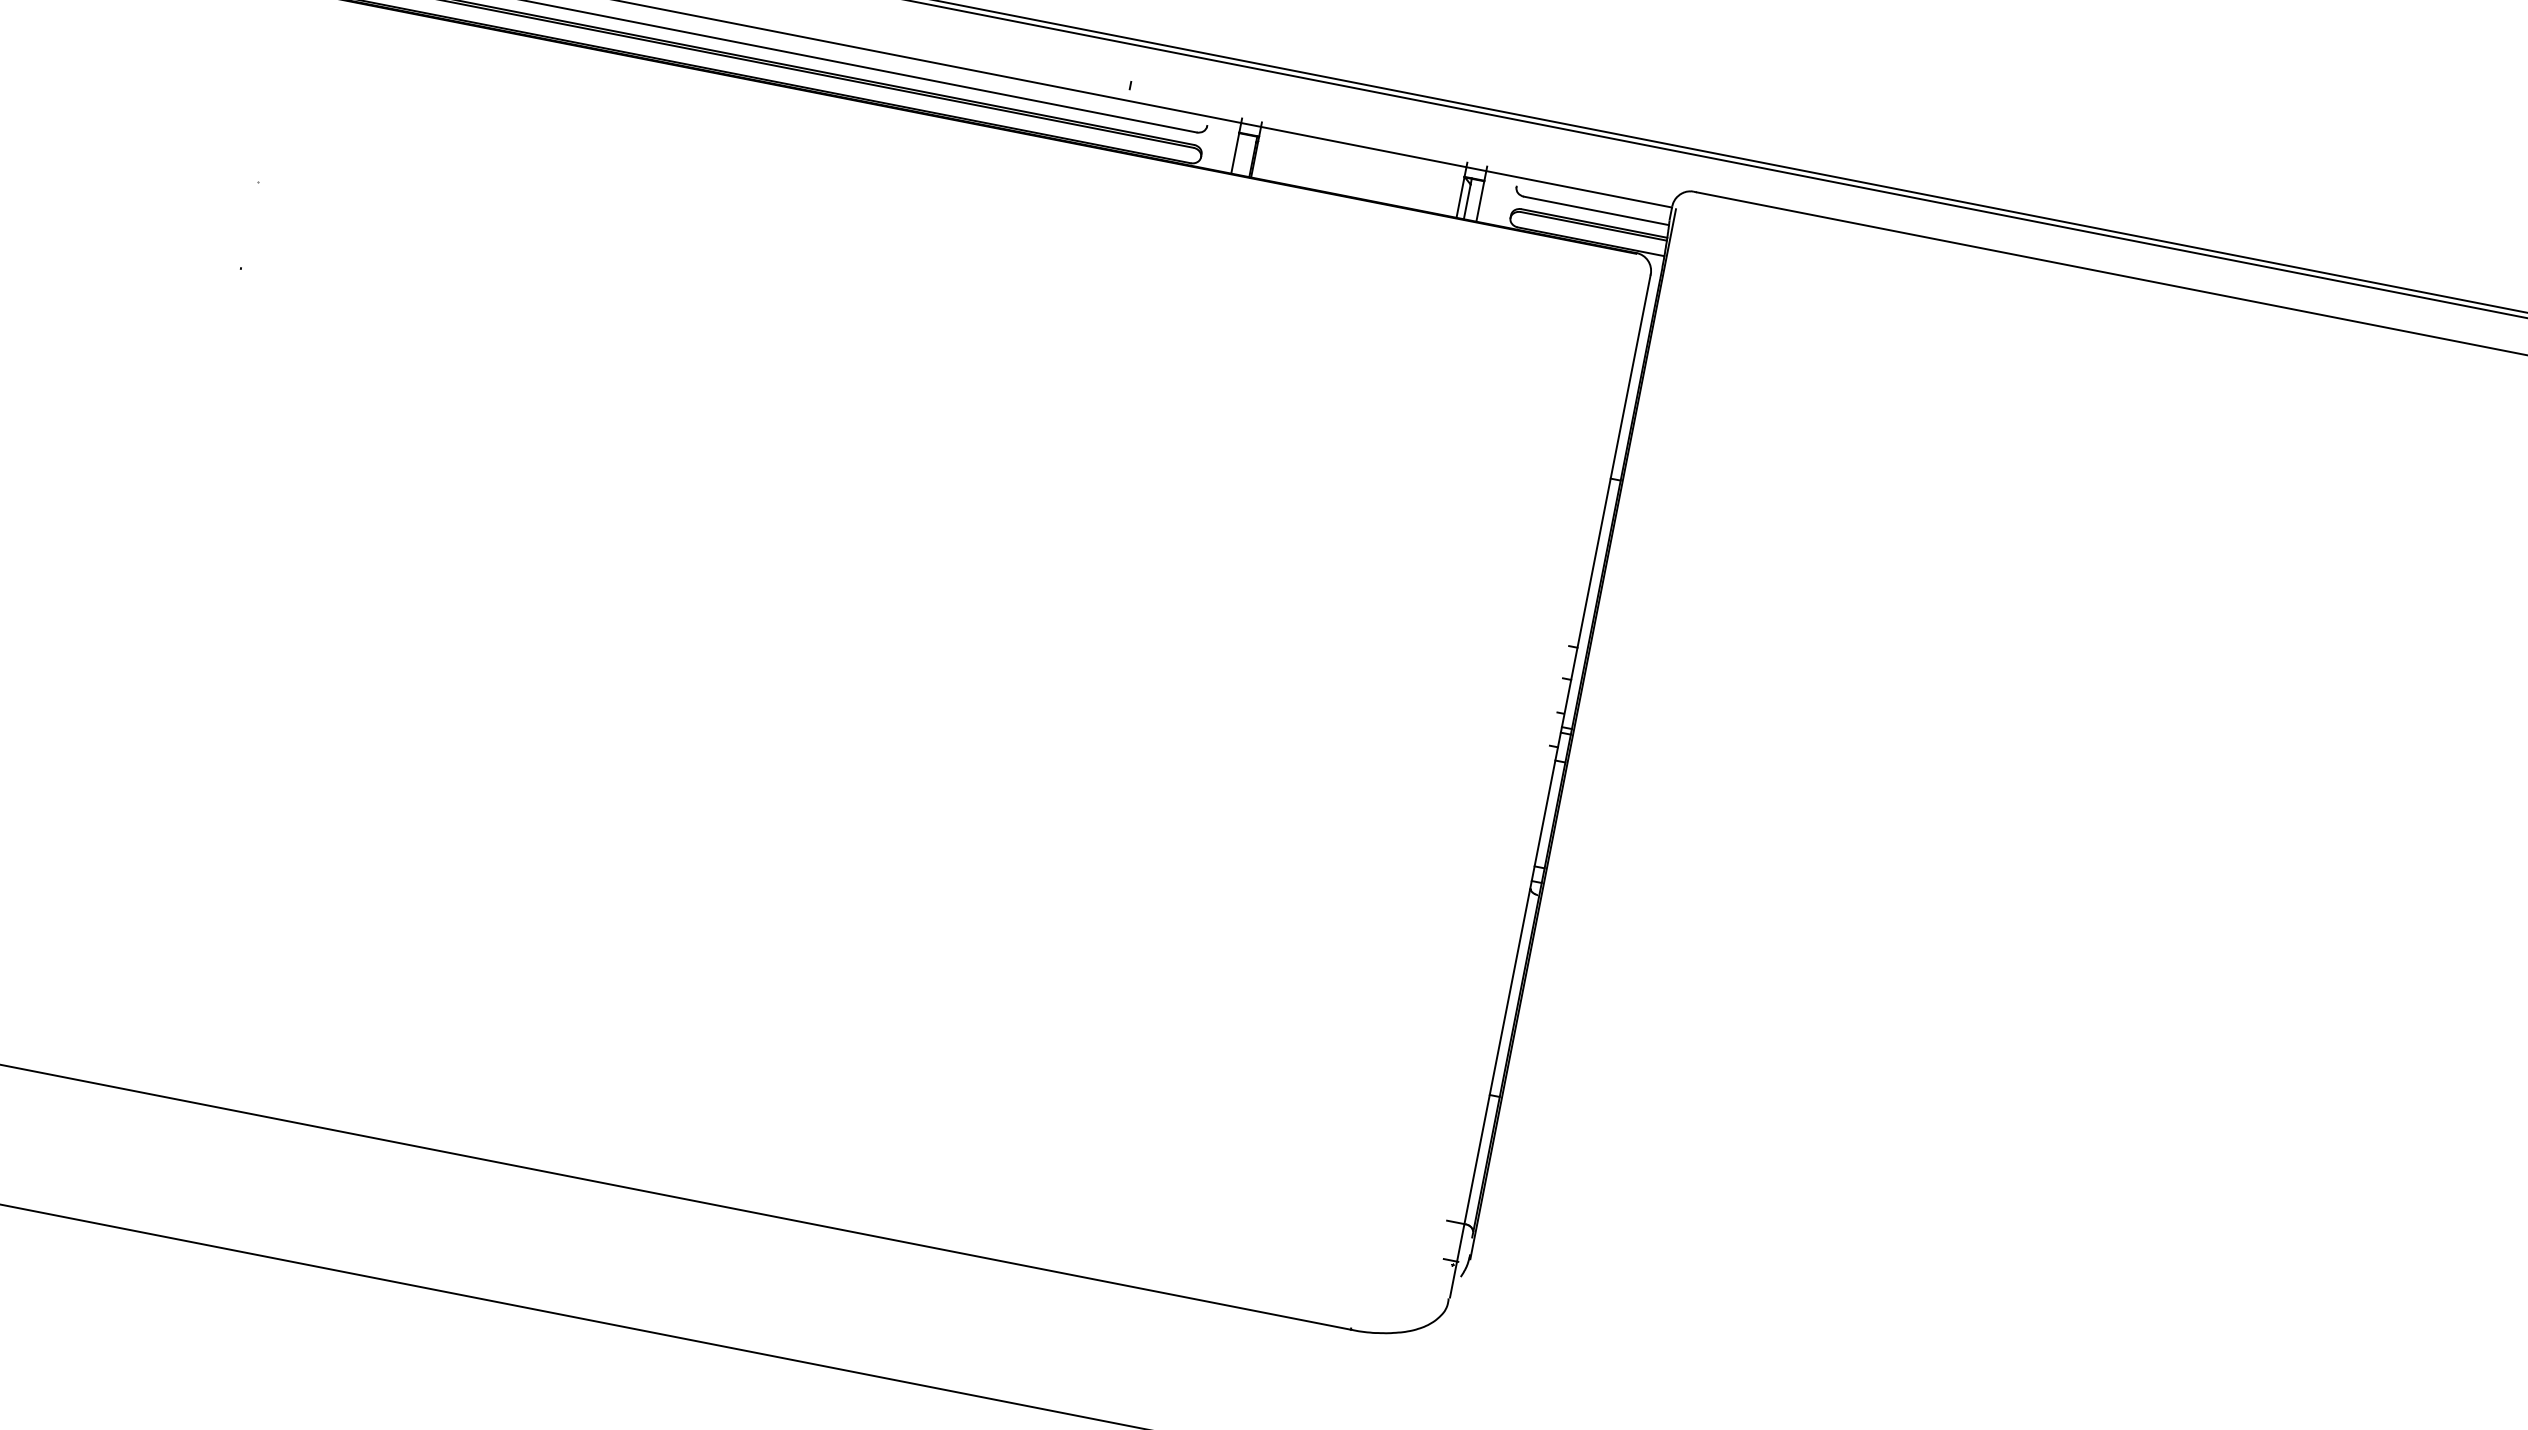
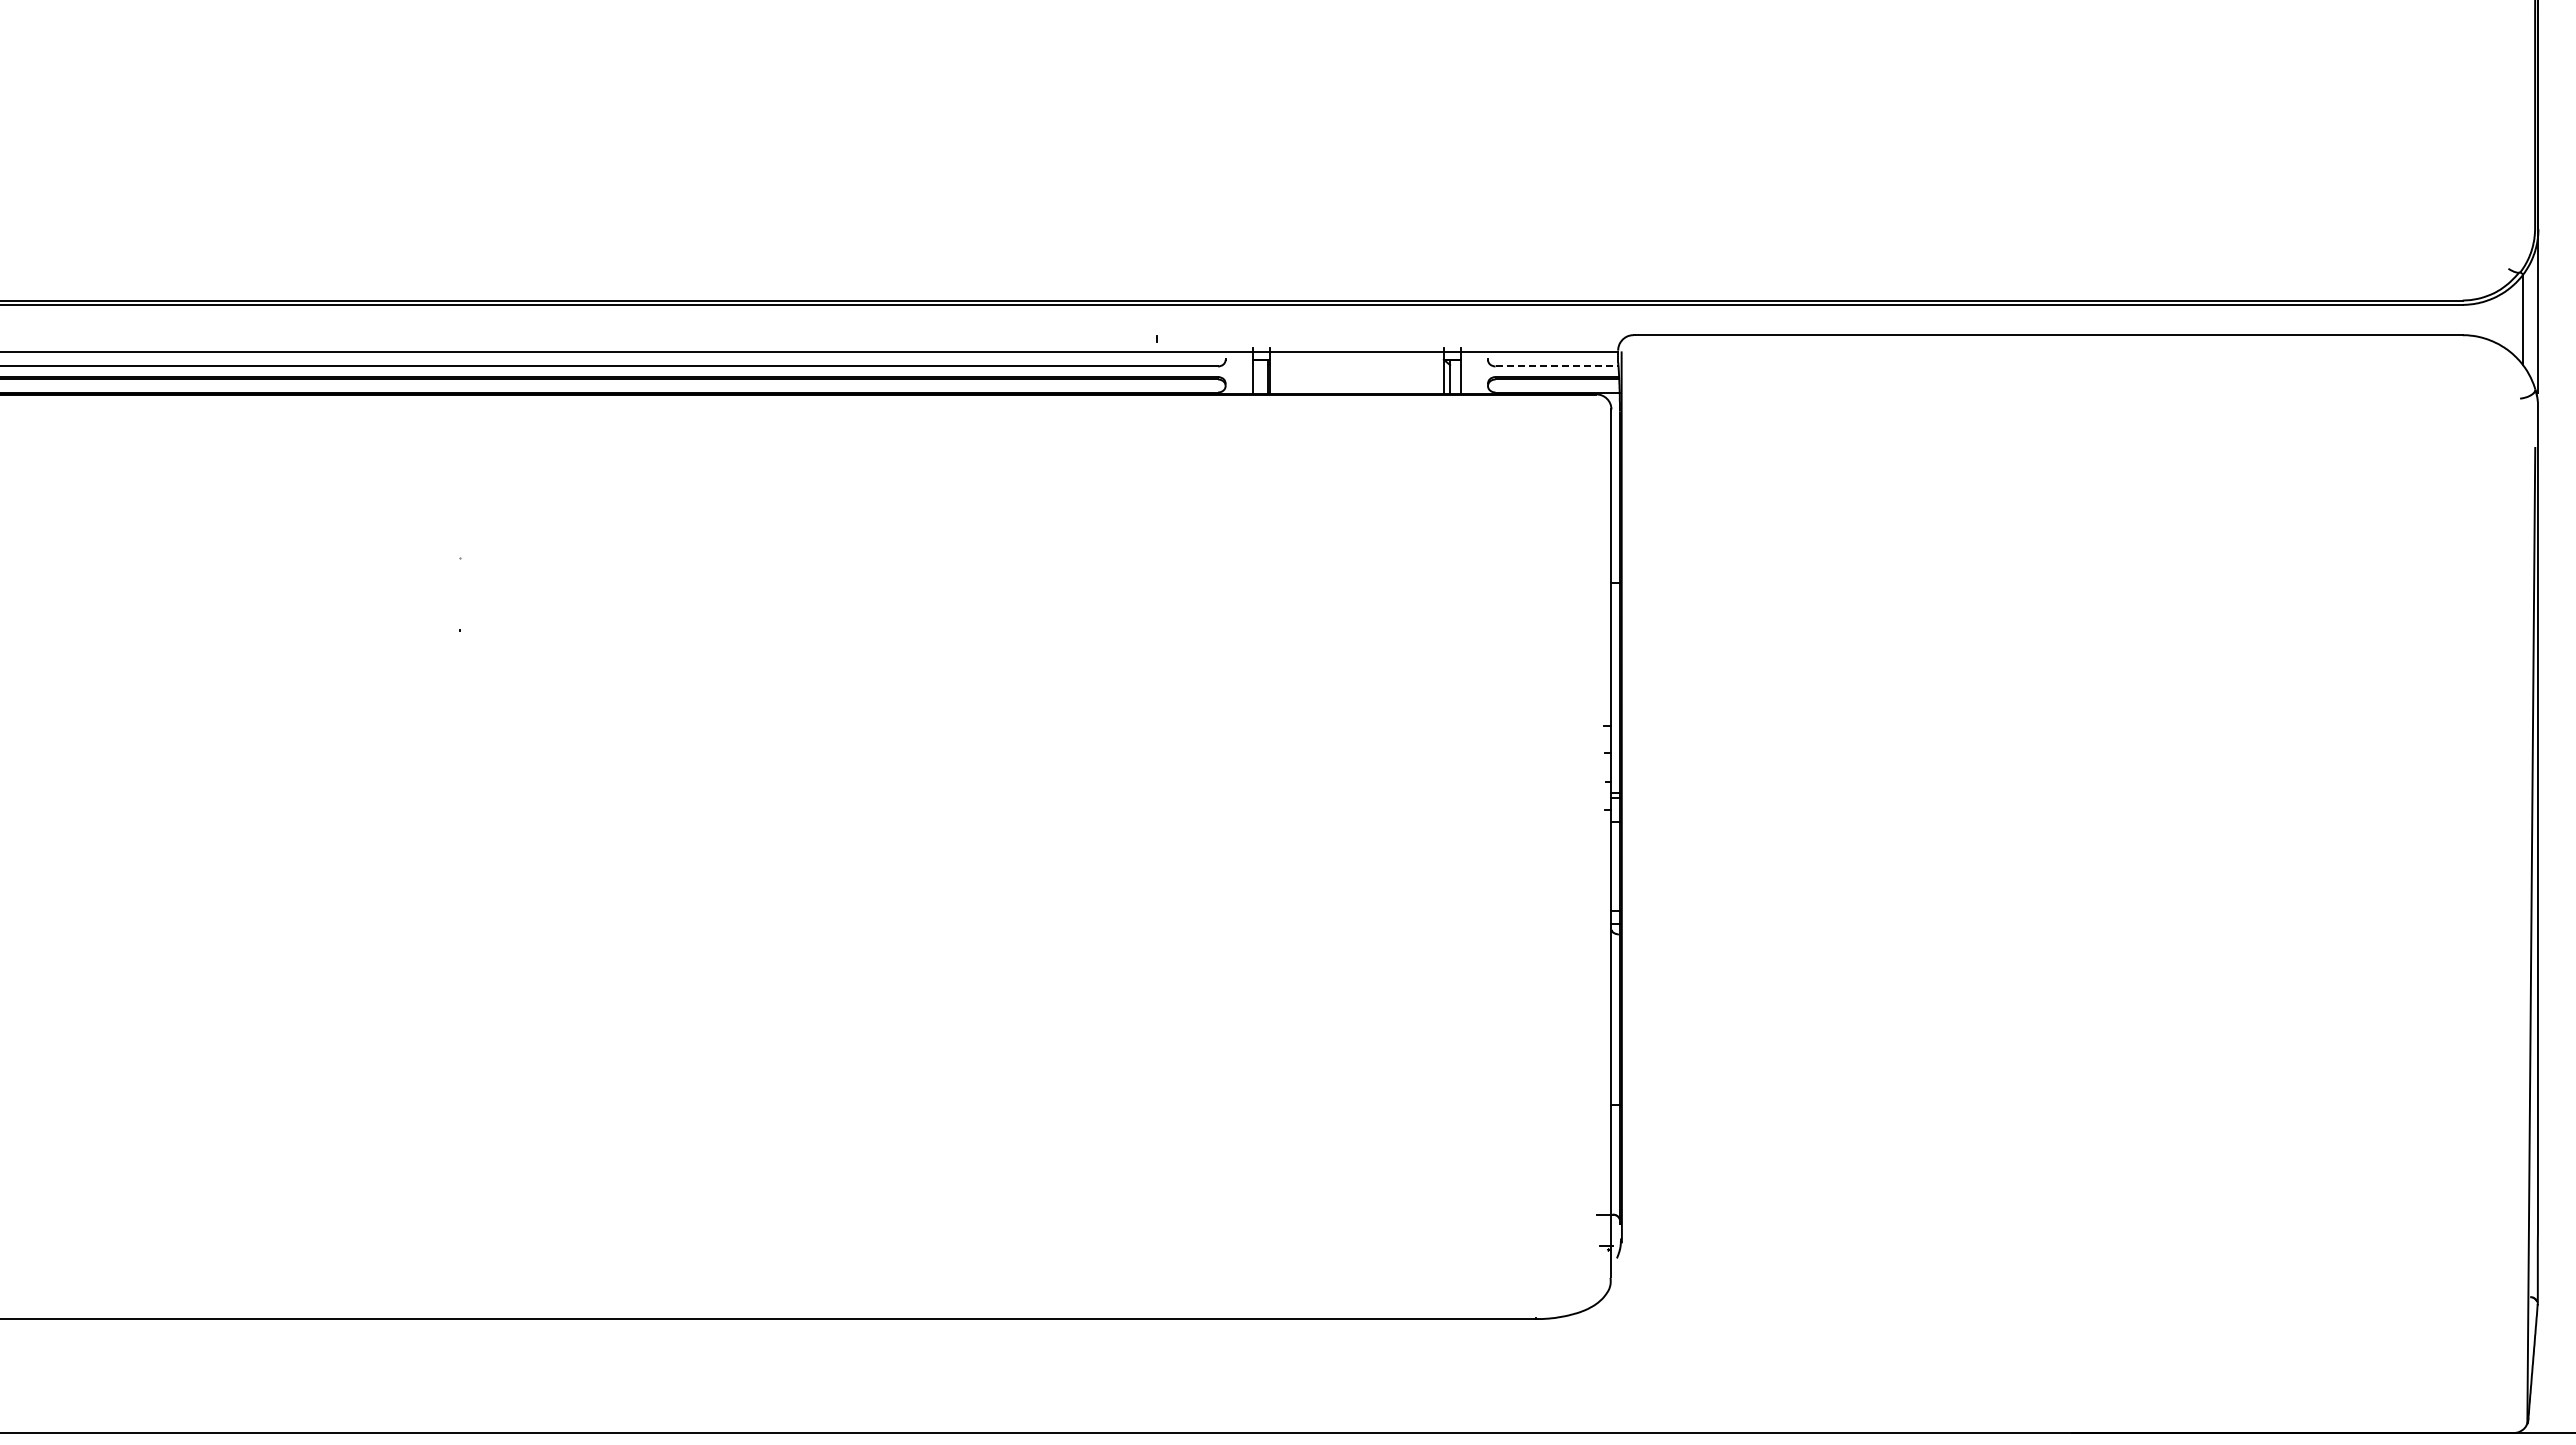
line: (1597, 211) -> (1557, 366), solid -> dashed

